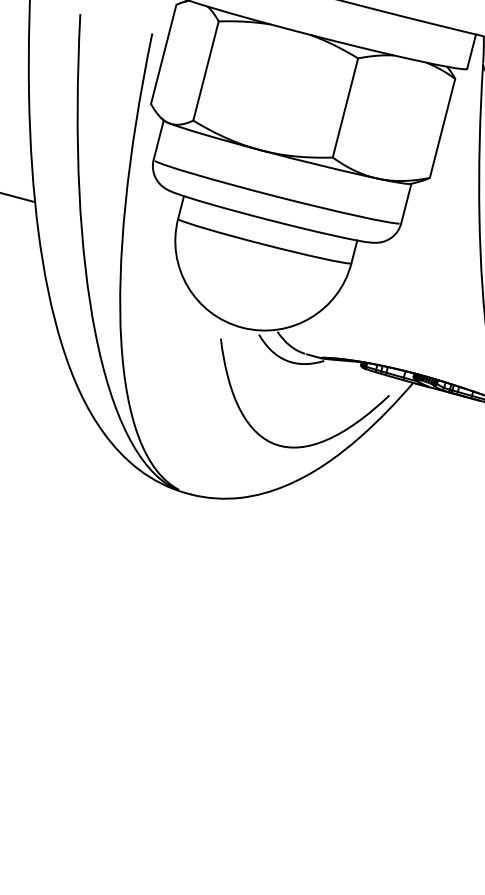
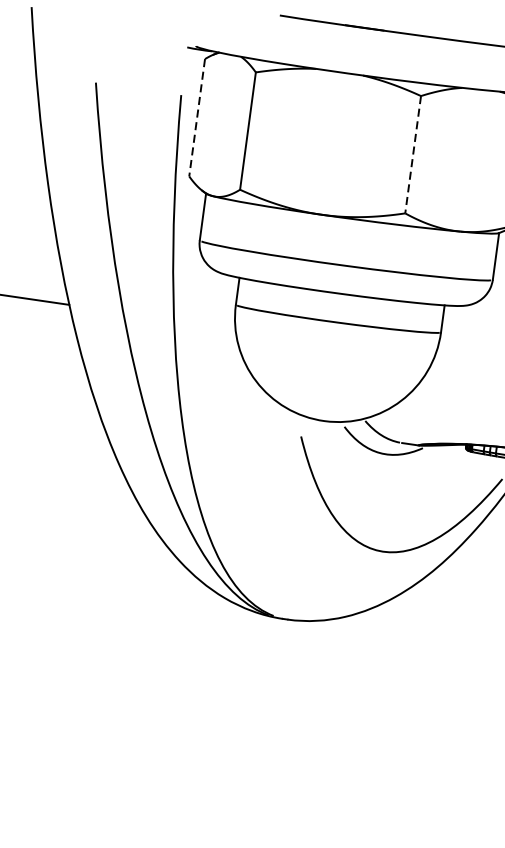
line: (163, 54) -> (196, 117), solid -> dashed
line: (345, 108) -> (413, 155), solid -> dashed

